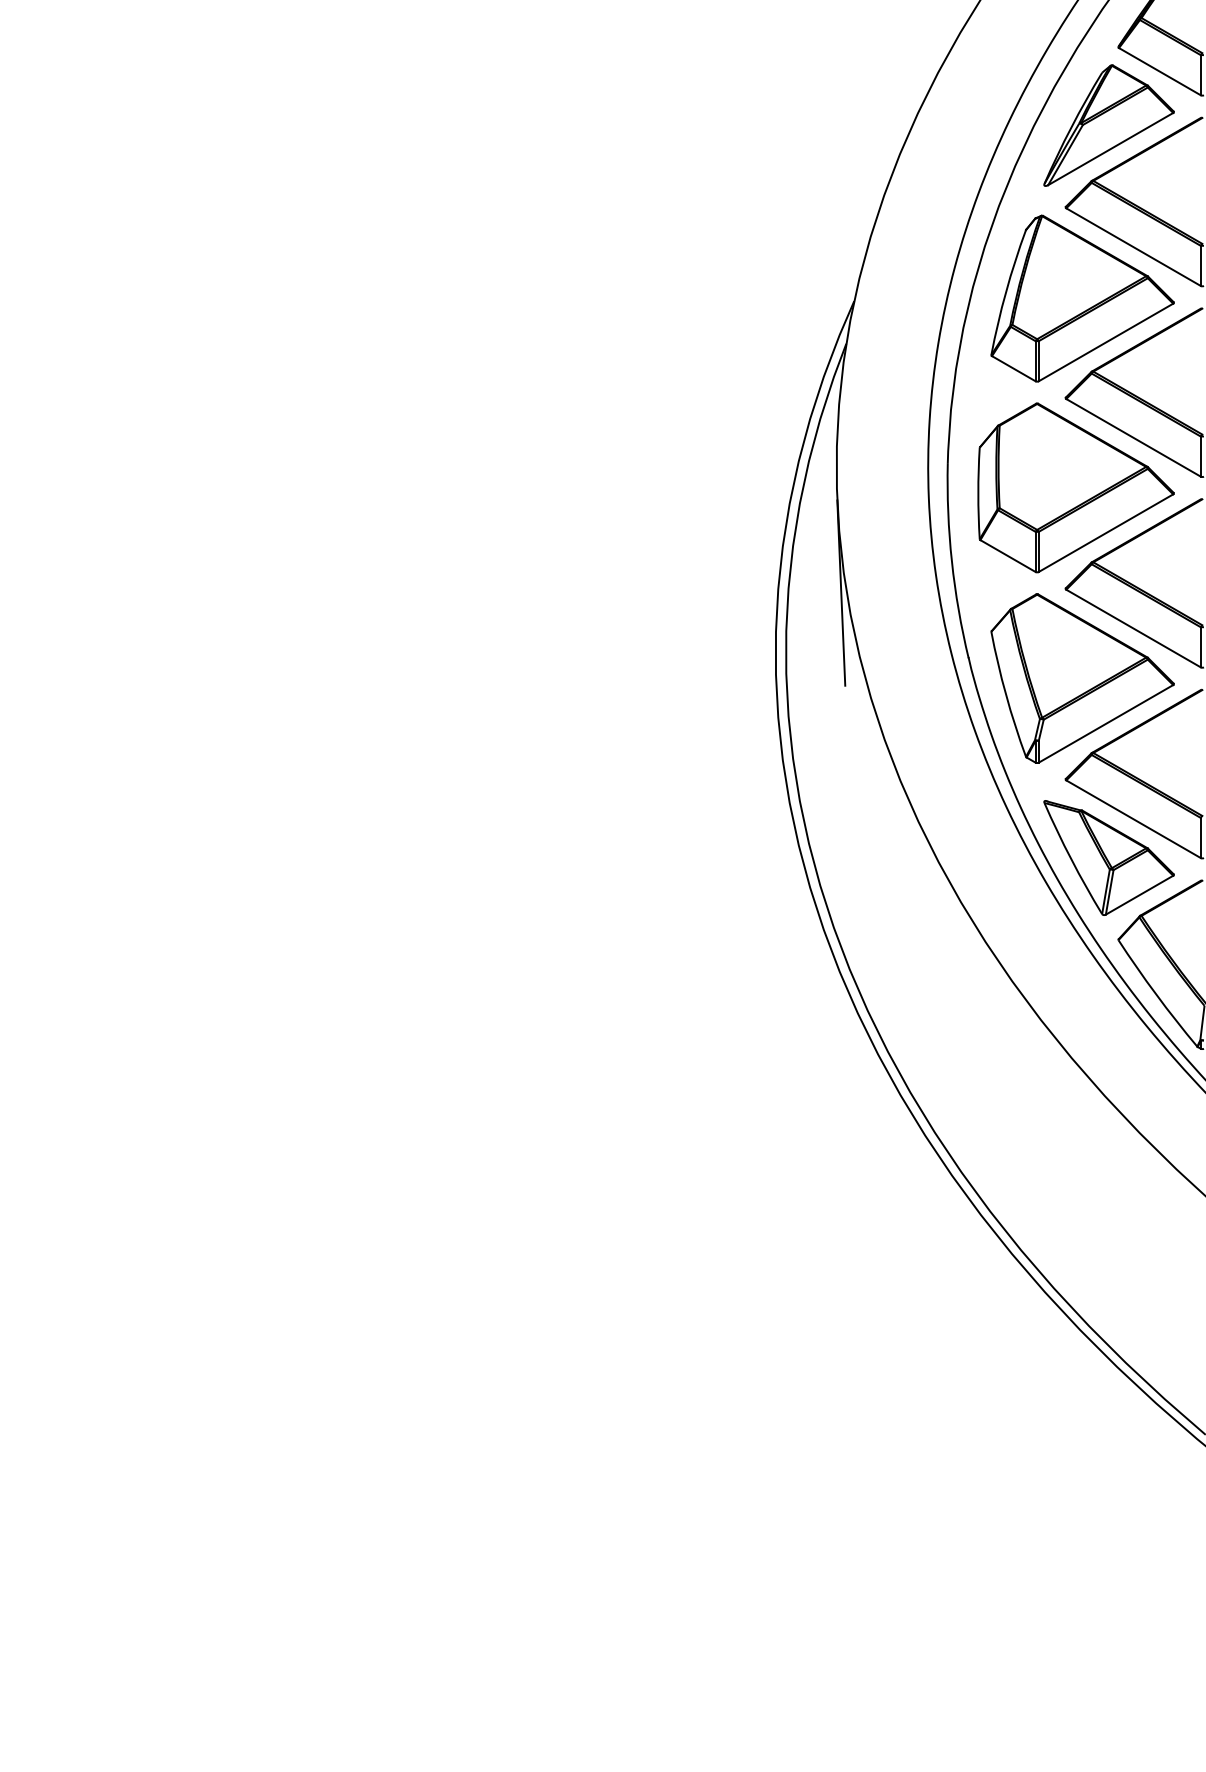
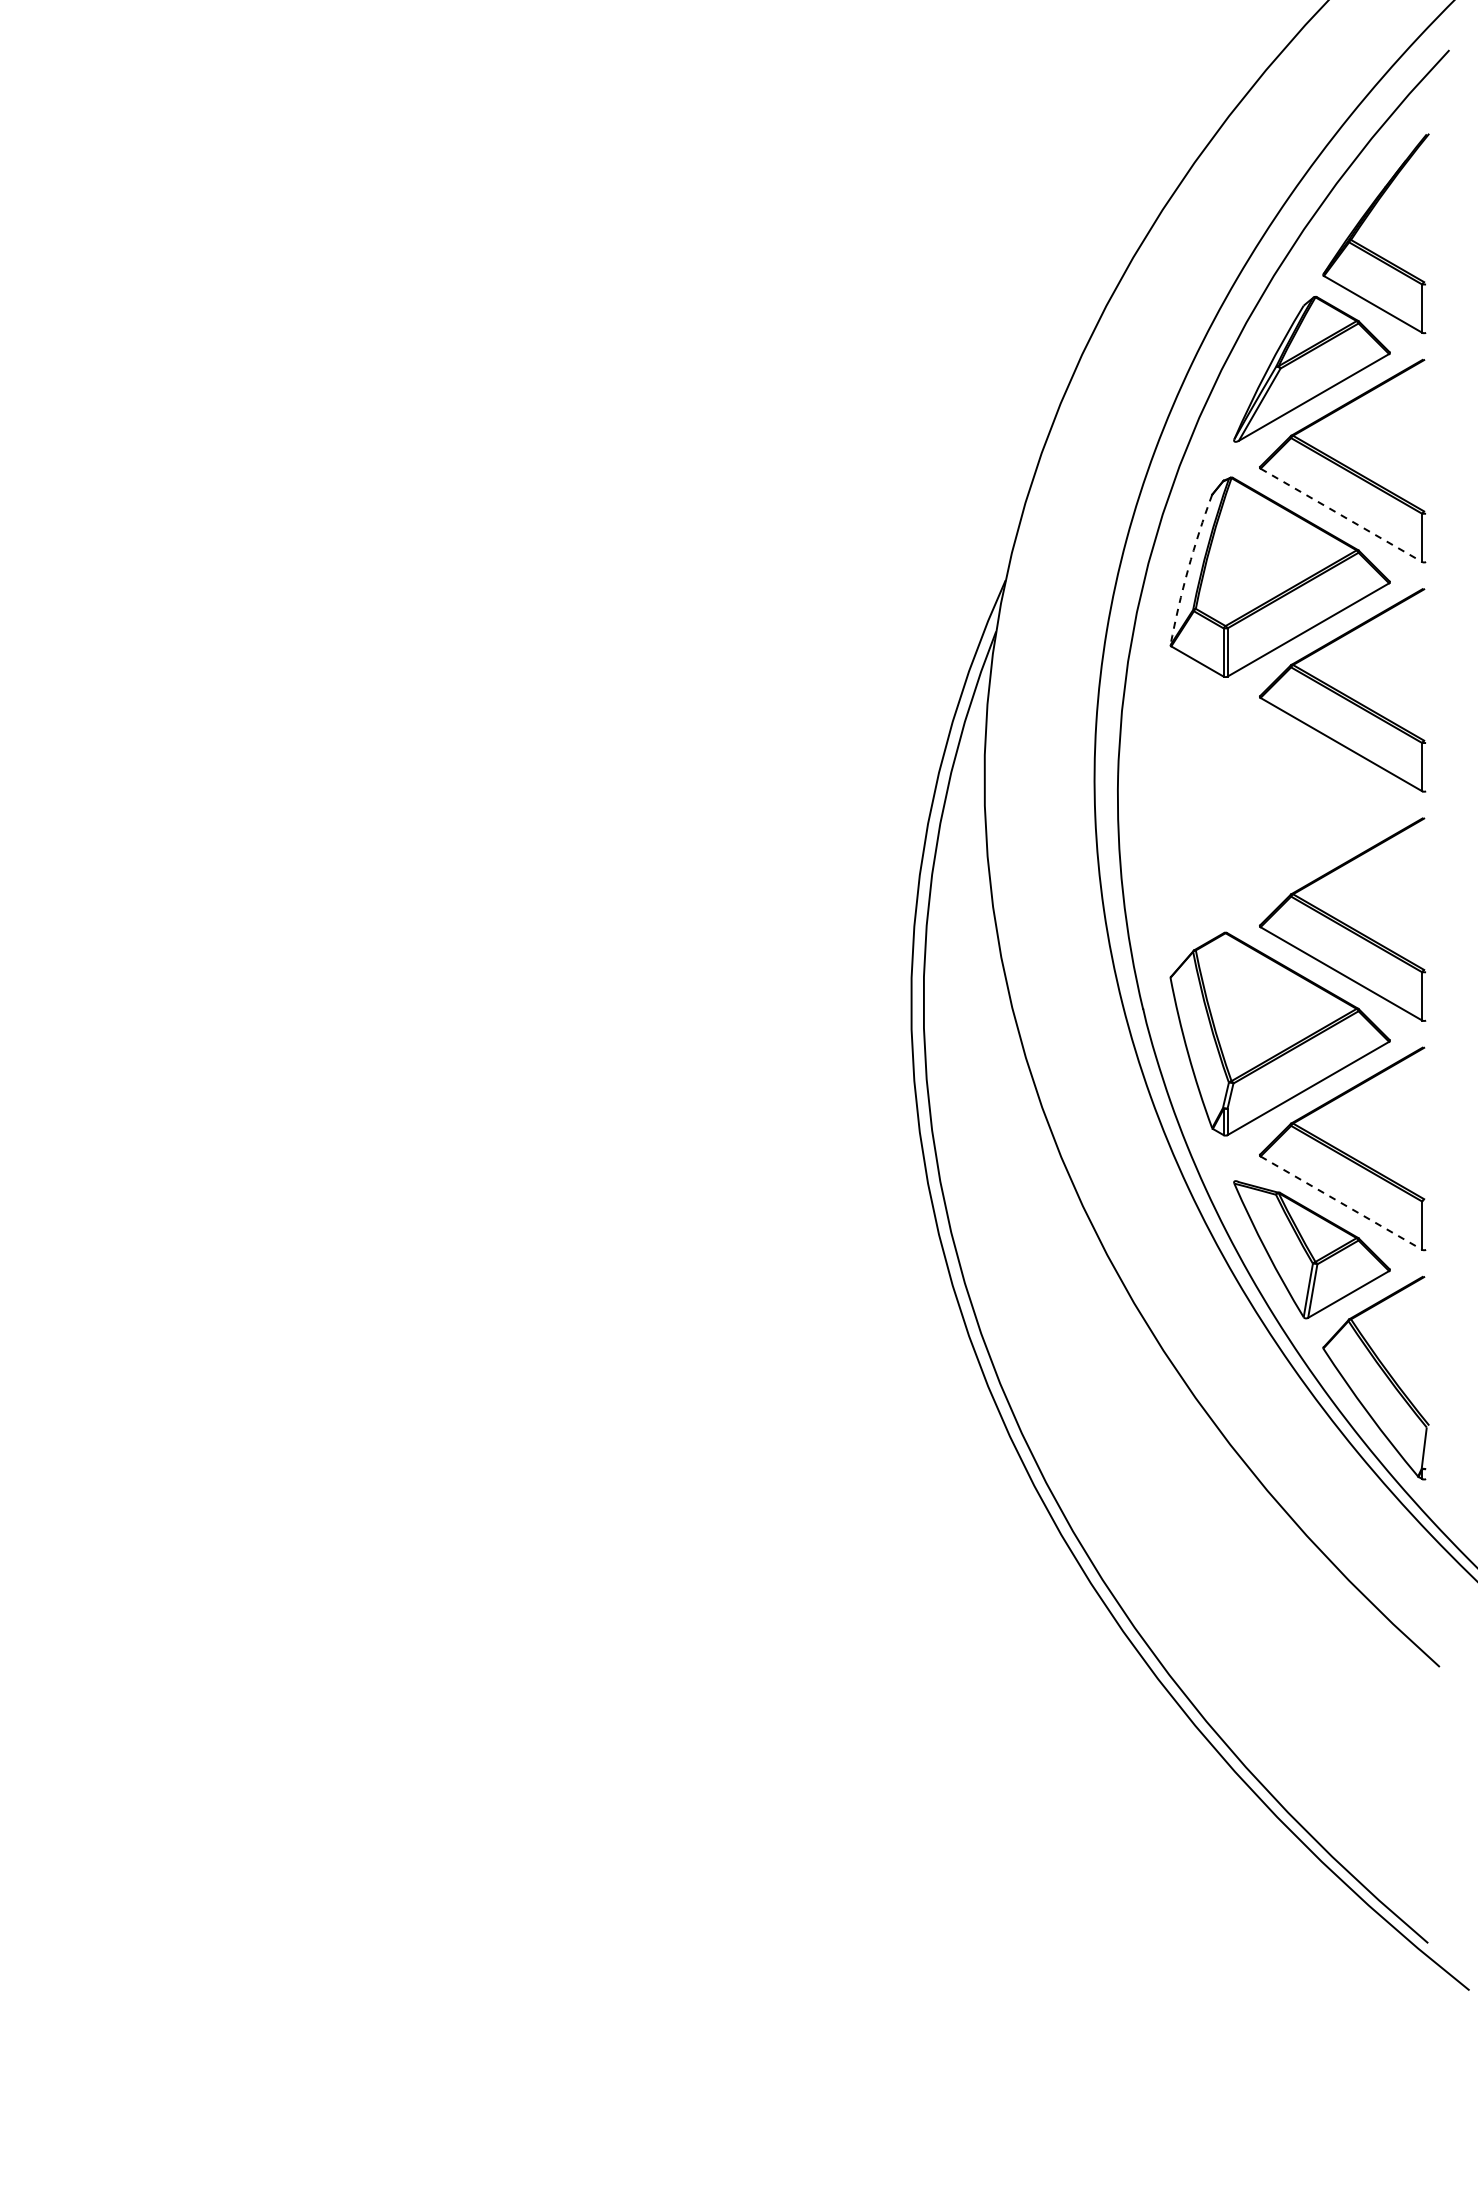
line: (1133, 247) -> (1341, 515), solid -> dashed
arc: (1006, 292) -> (1188, 569), solid -> dashed
part: (1076, 487) -> (1272, 804), removed
line: (840, 592) -> (989, 930), removed
line: (1133, 819) -> (1341, 1203), solid -> dashed

